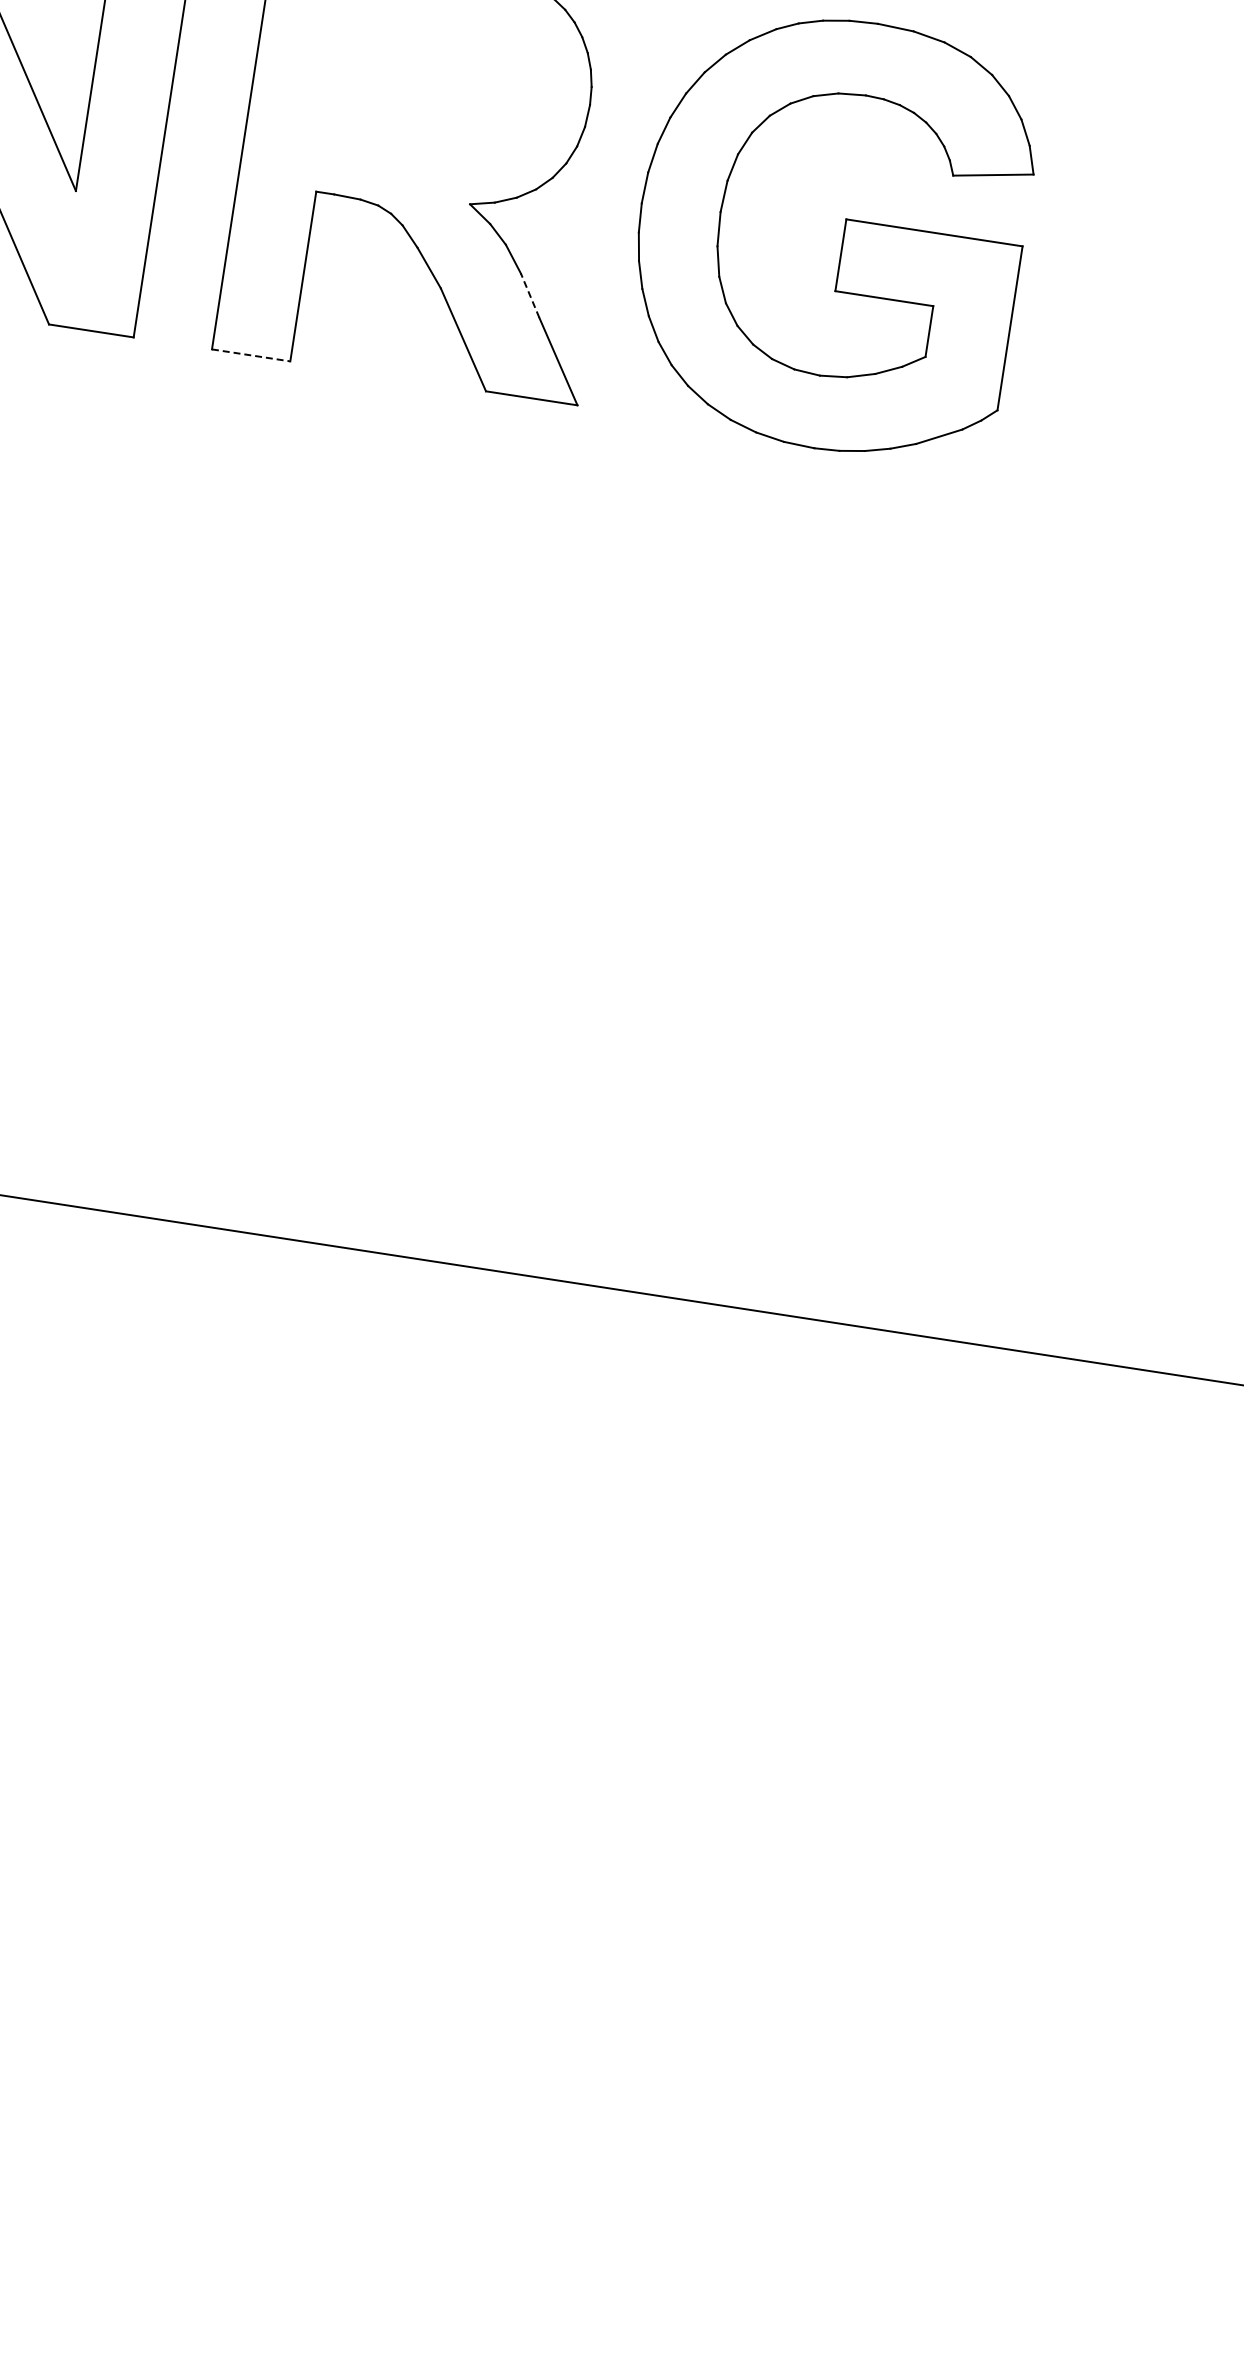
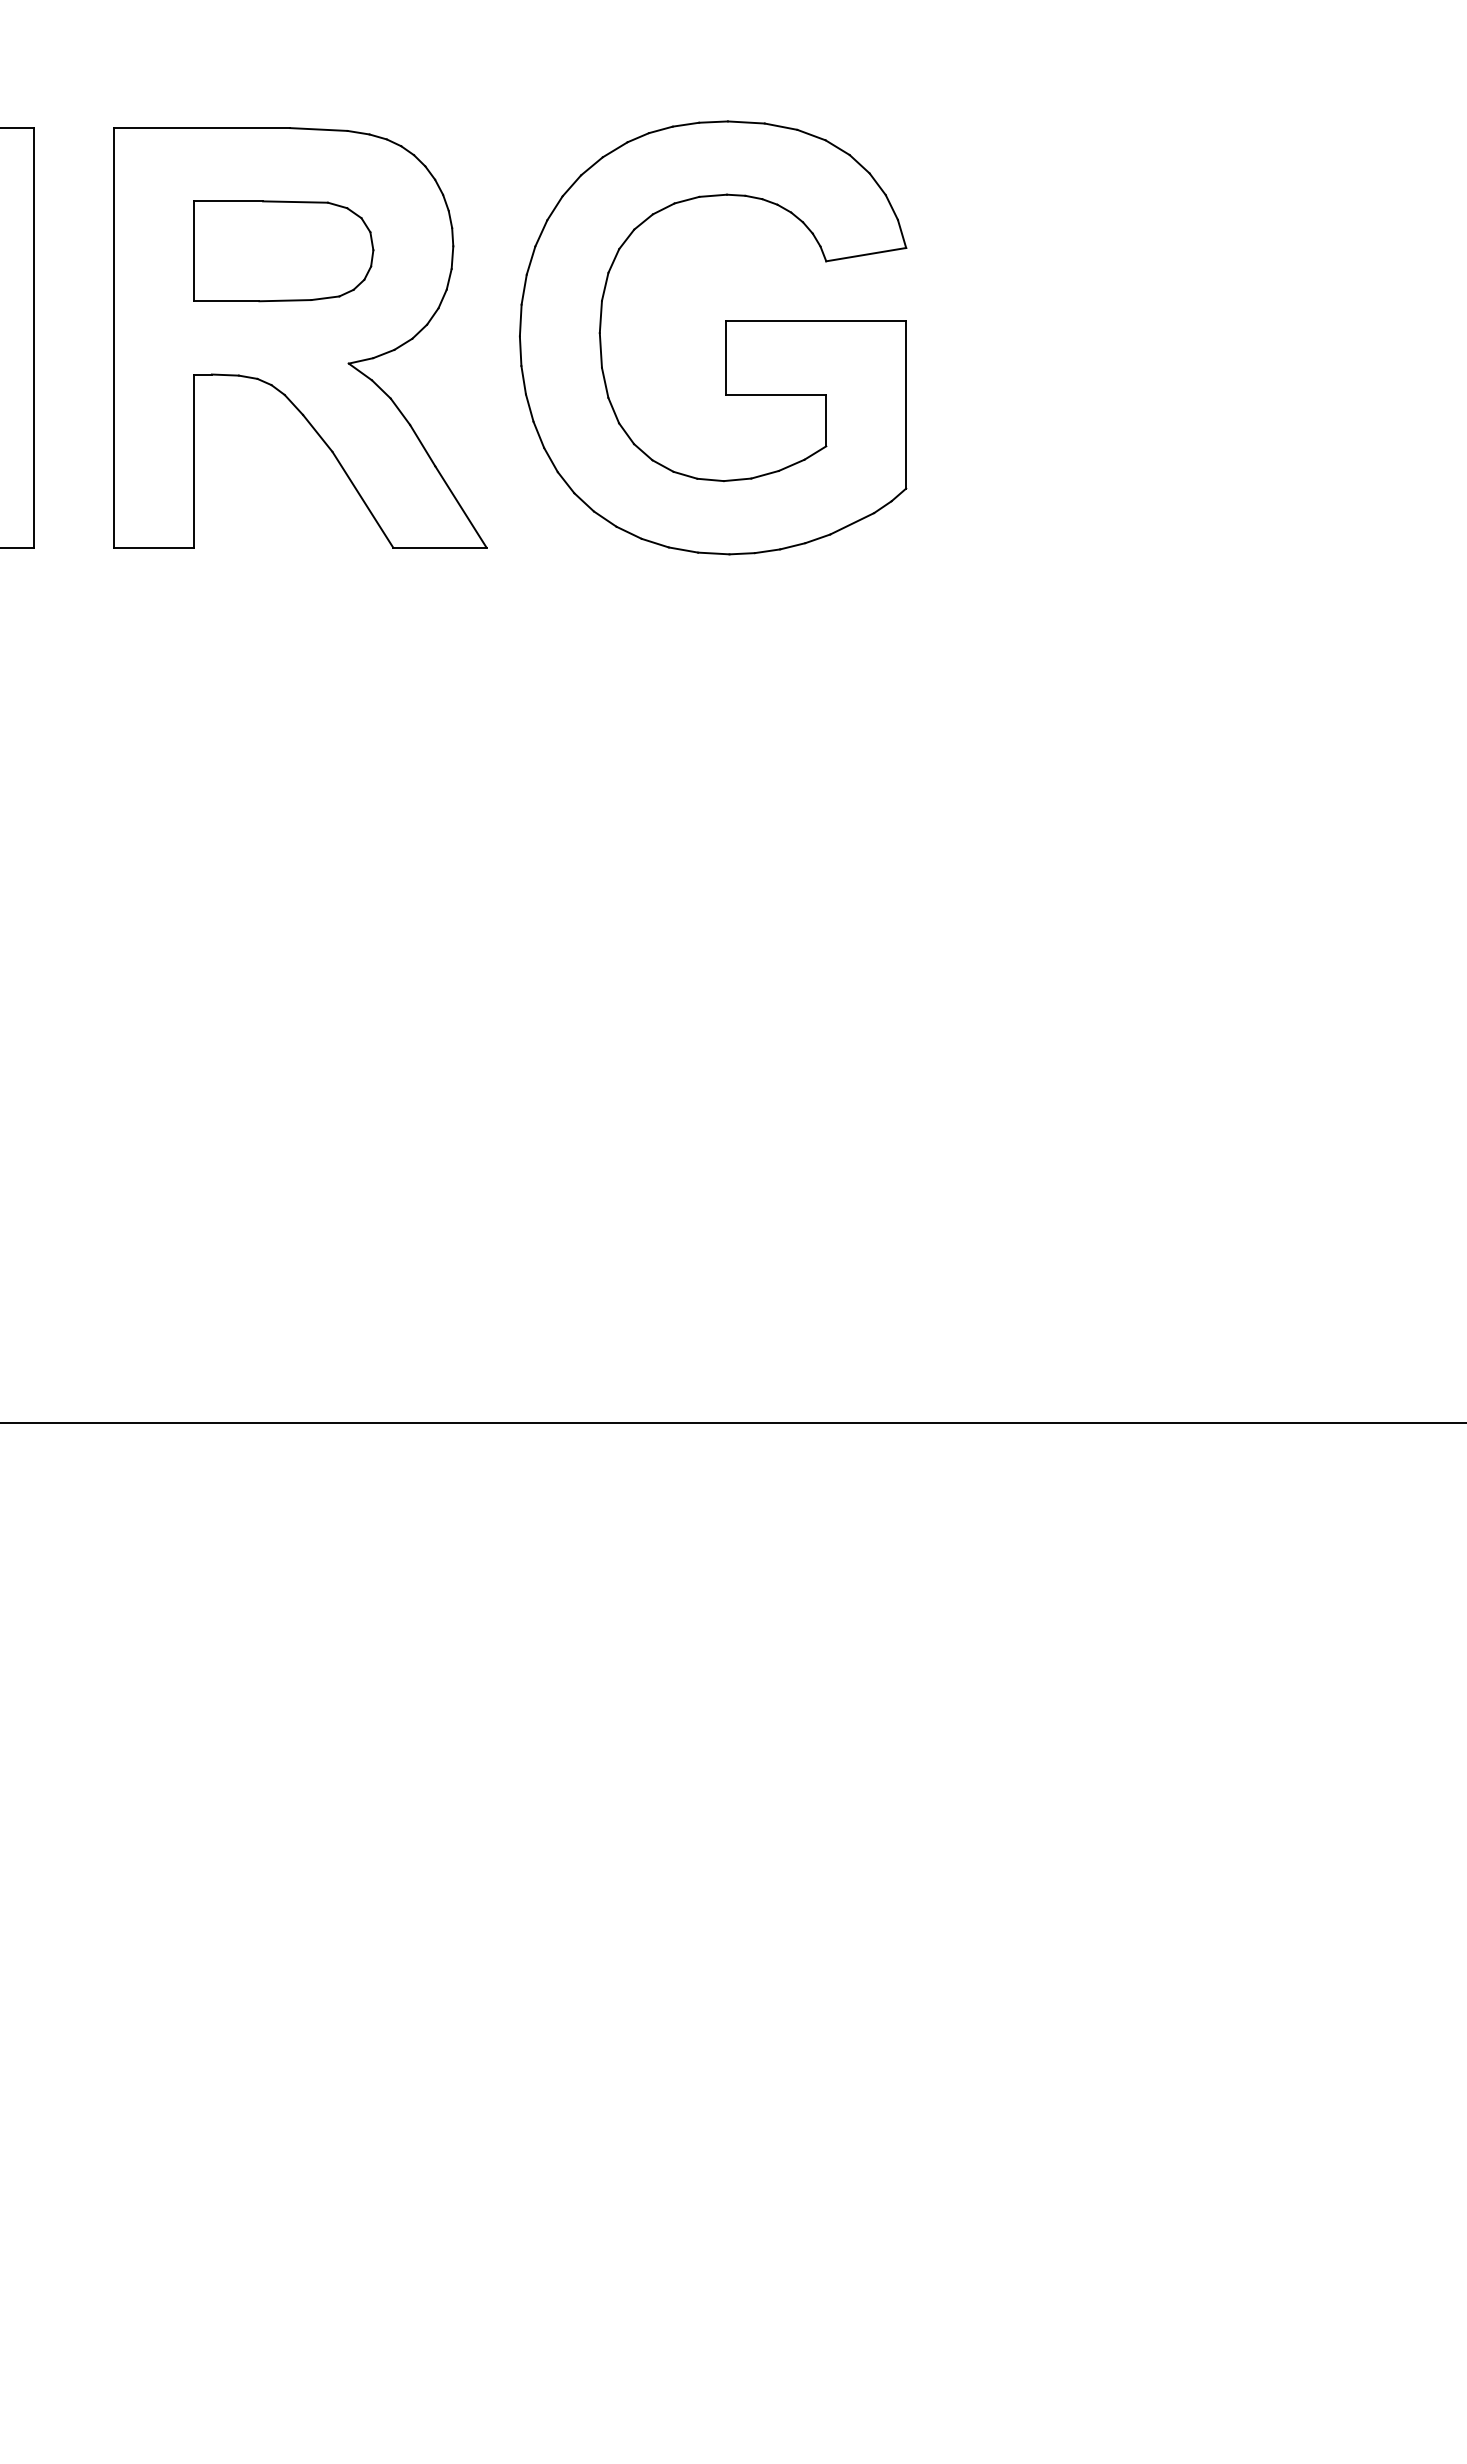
part: (422, 84) -> (283, 251), added
line: (529, 295) -> (422, 445), dashed -> solid
line: (251, 355) -> (153, 547), dashed -> solid

